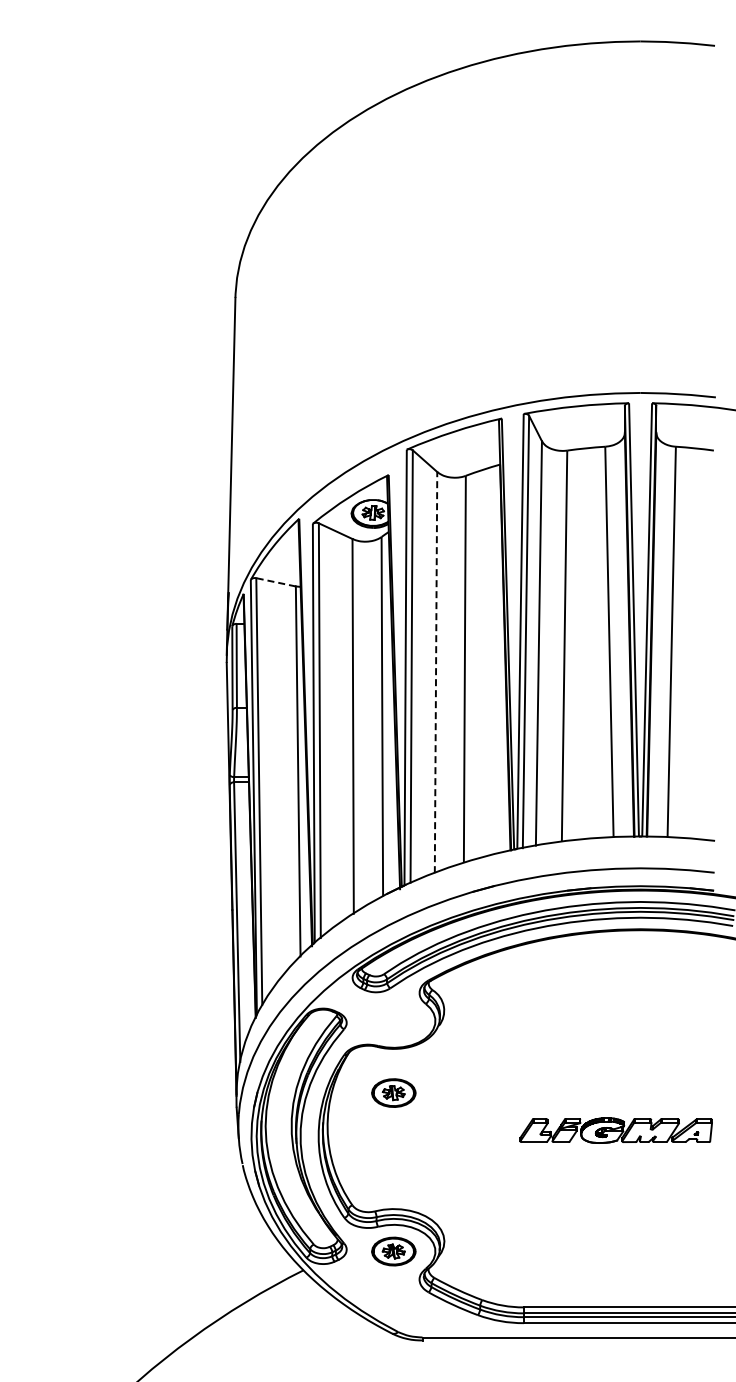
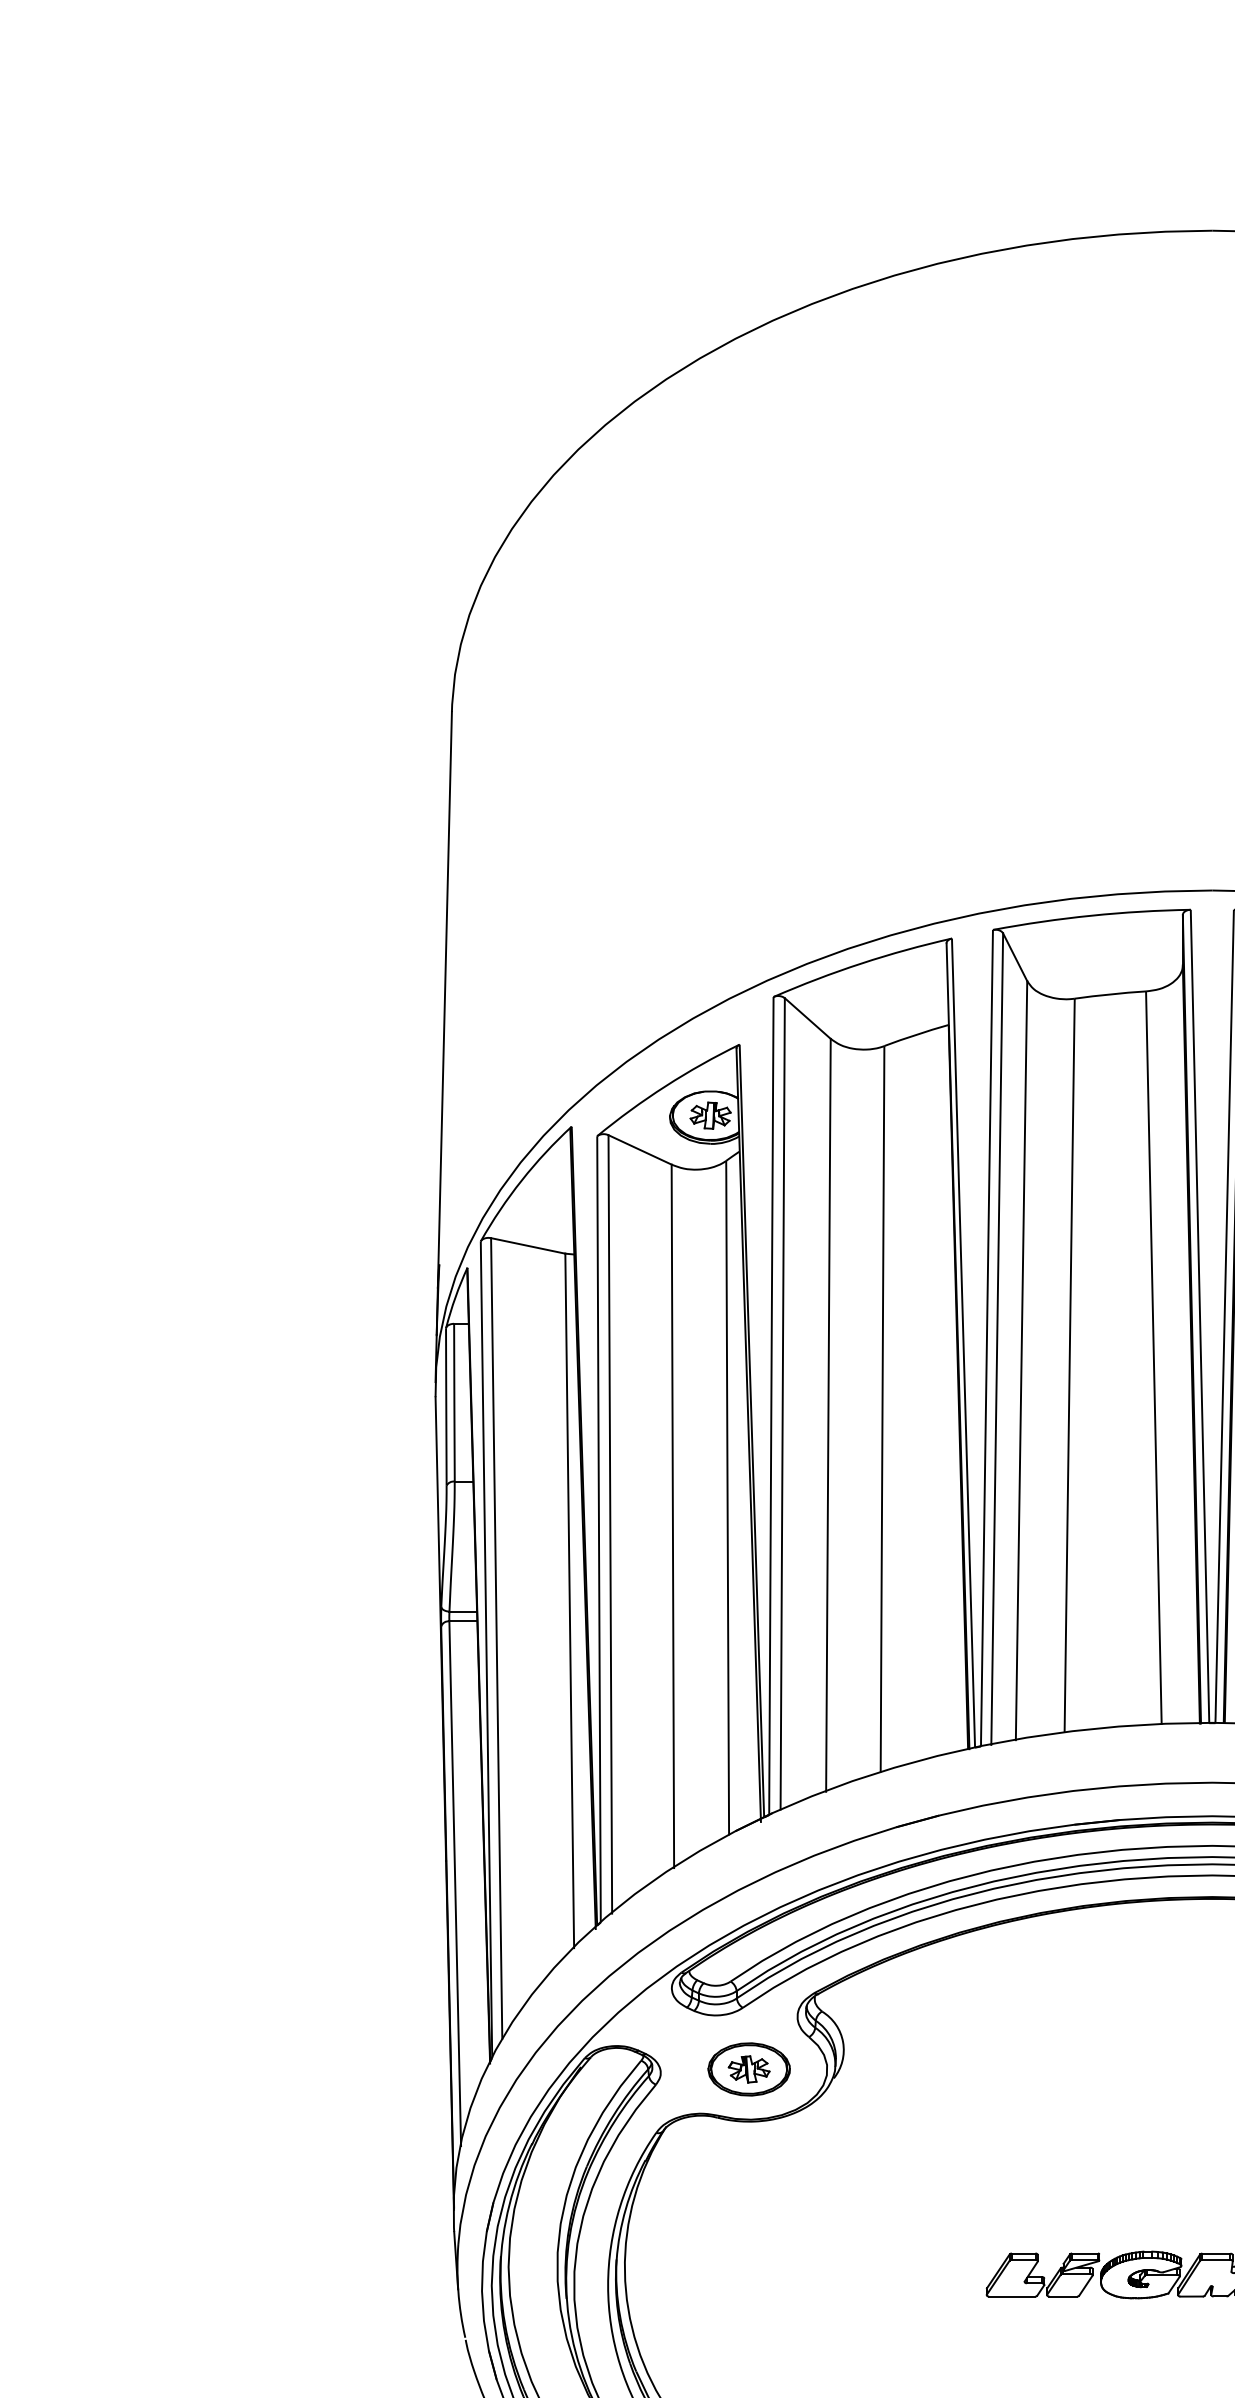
line: (275, 582) -> (527, 1246), dashed -> solid
line: (436, 672) -> (829, 1415), dashed -> solid
part: (393, 1092) -> (748, 2068), moved

